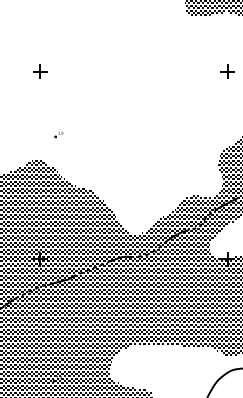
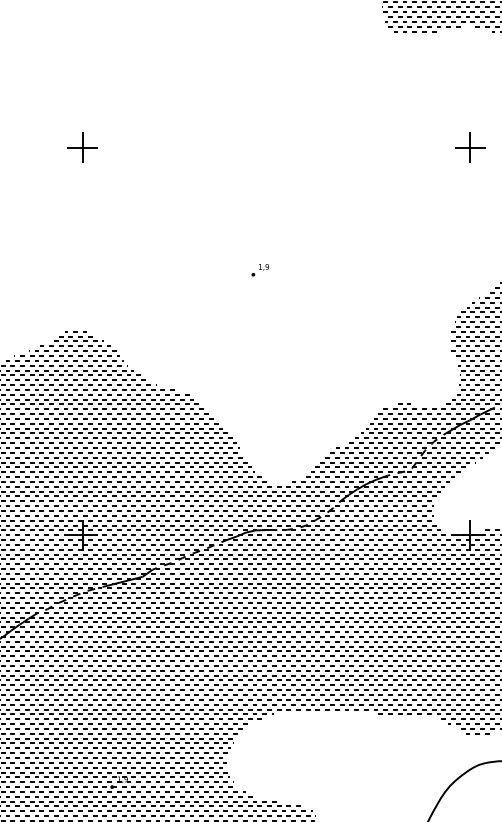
part: (58, 134) -> (259, 269), moved

